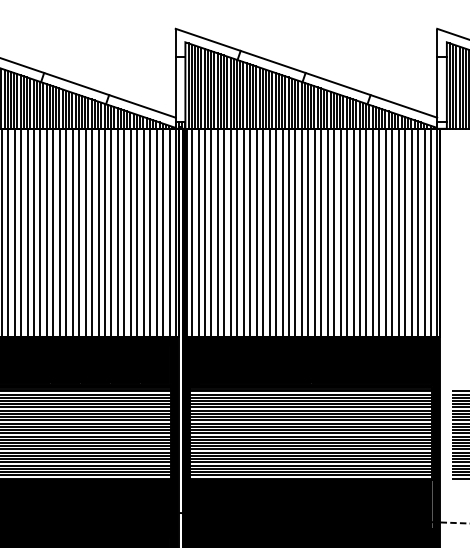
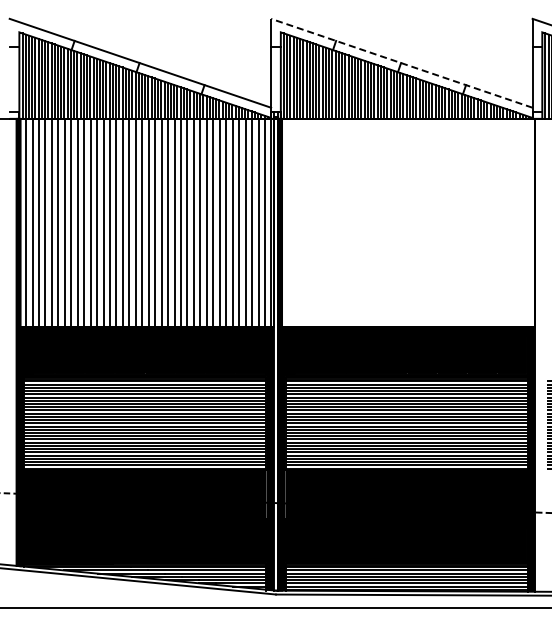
line: (306, 73) -> (401, 63), solid -> dashed
hatch: (311, 232) -> (406, 222), removed

